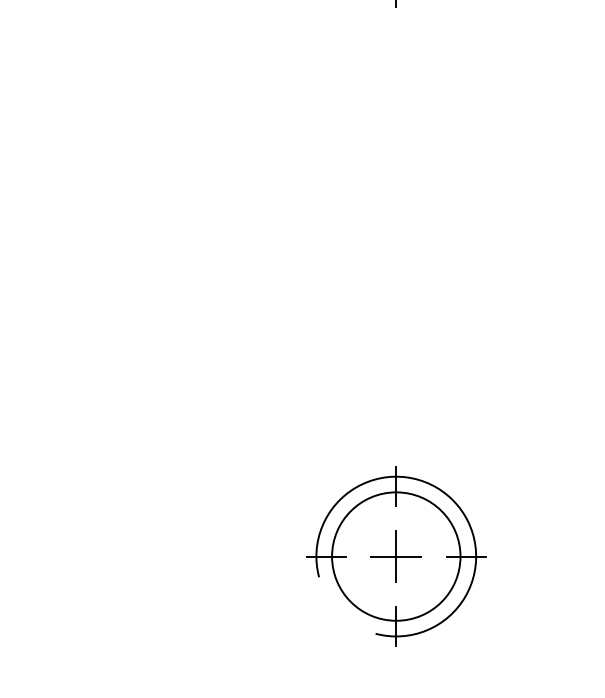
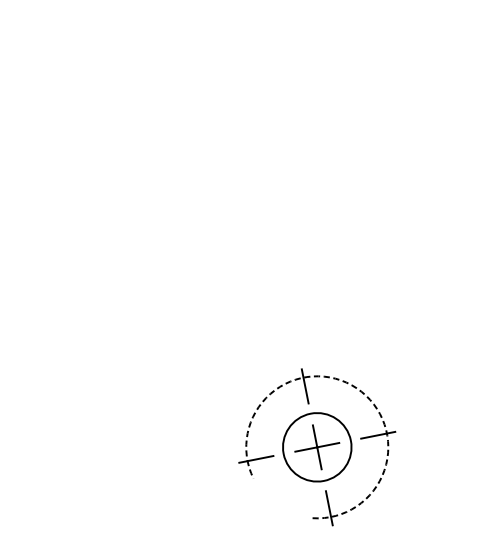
arc: (452, 500) -> (356, 388), solid -> dashed
circle: (396, 556) -> (317, 447), size x0.6

